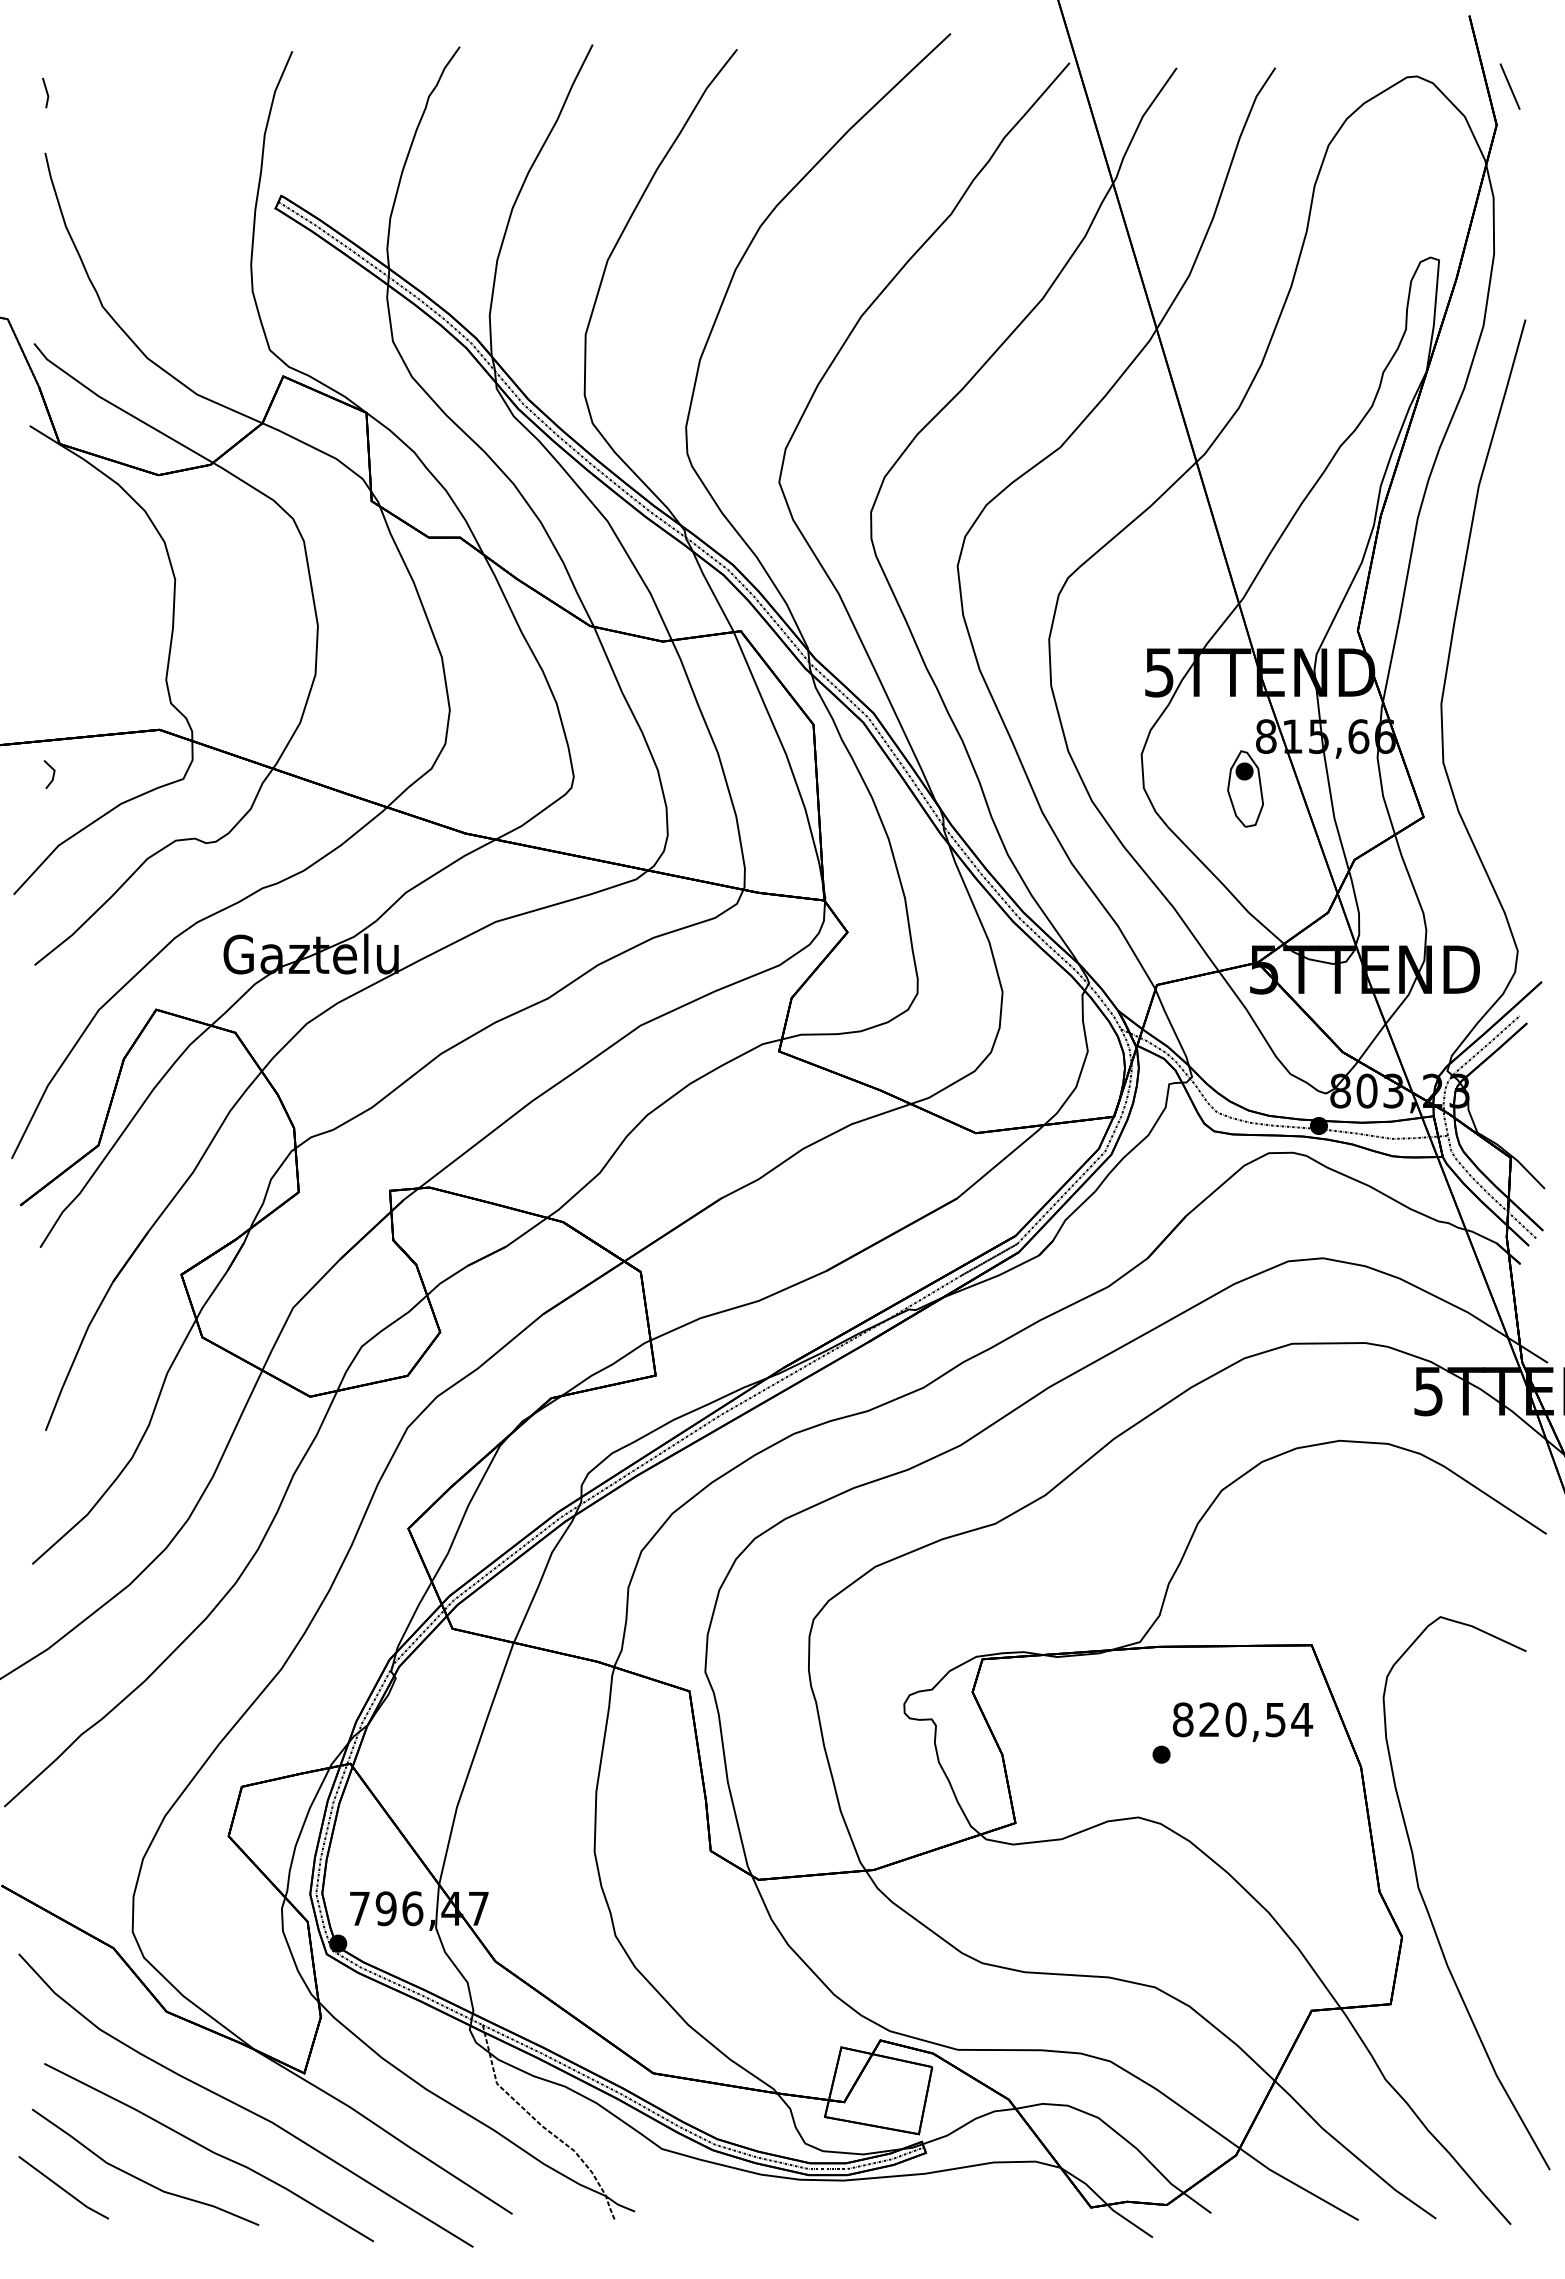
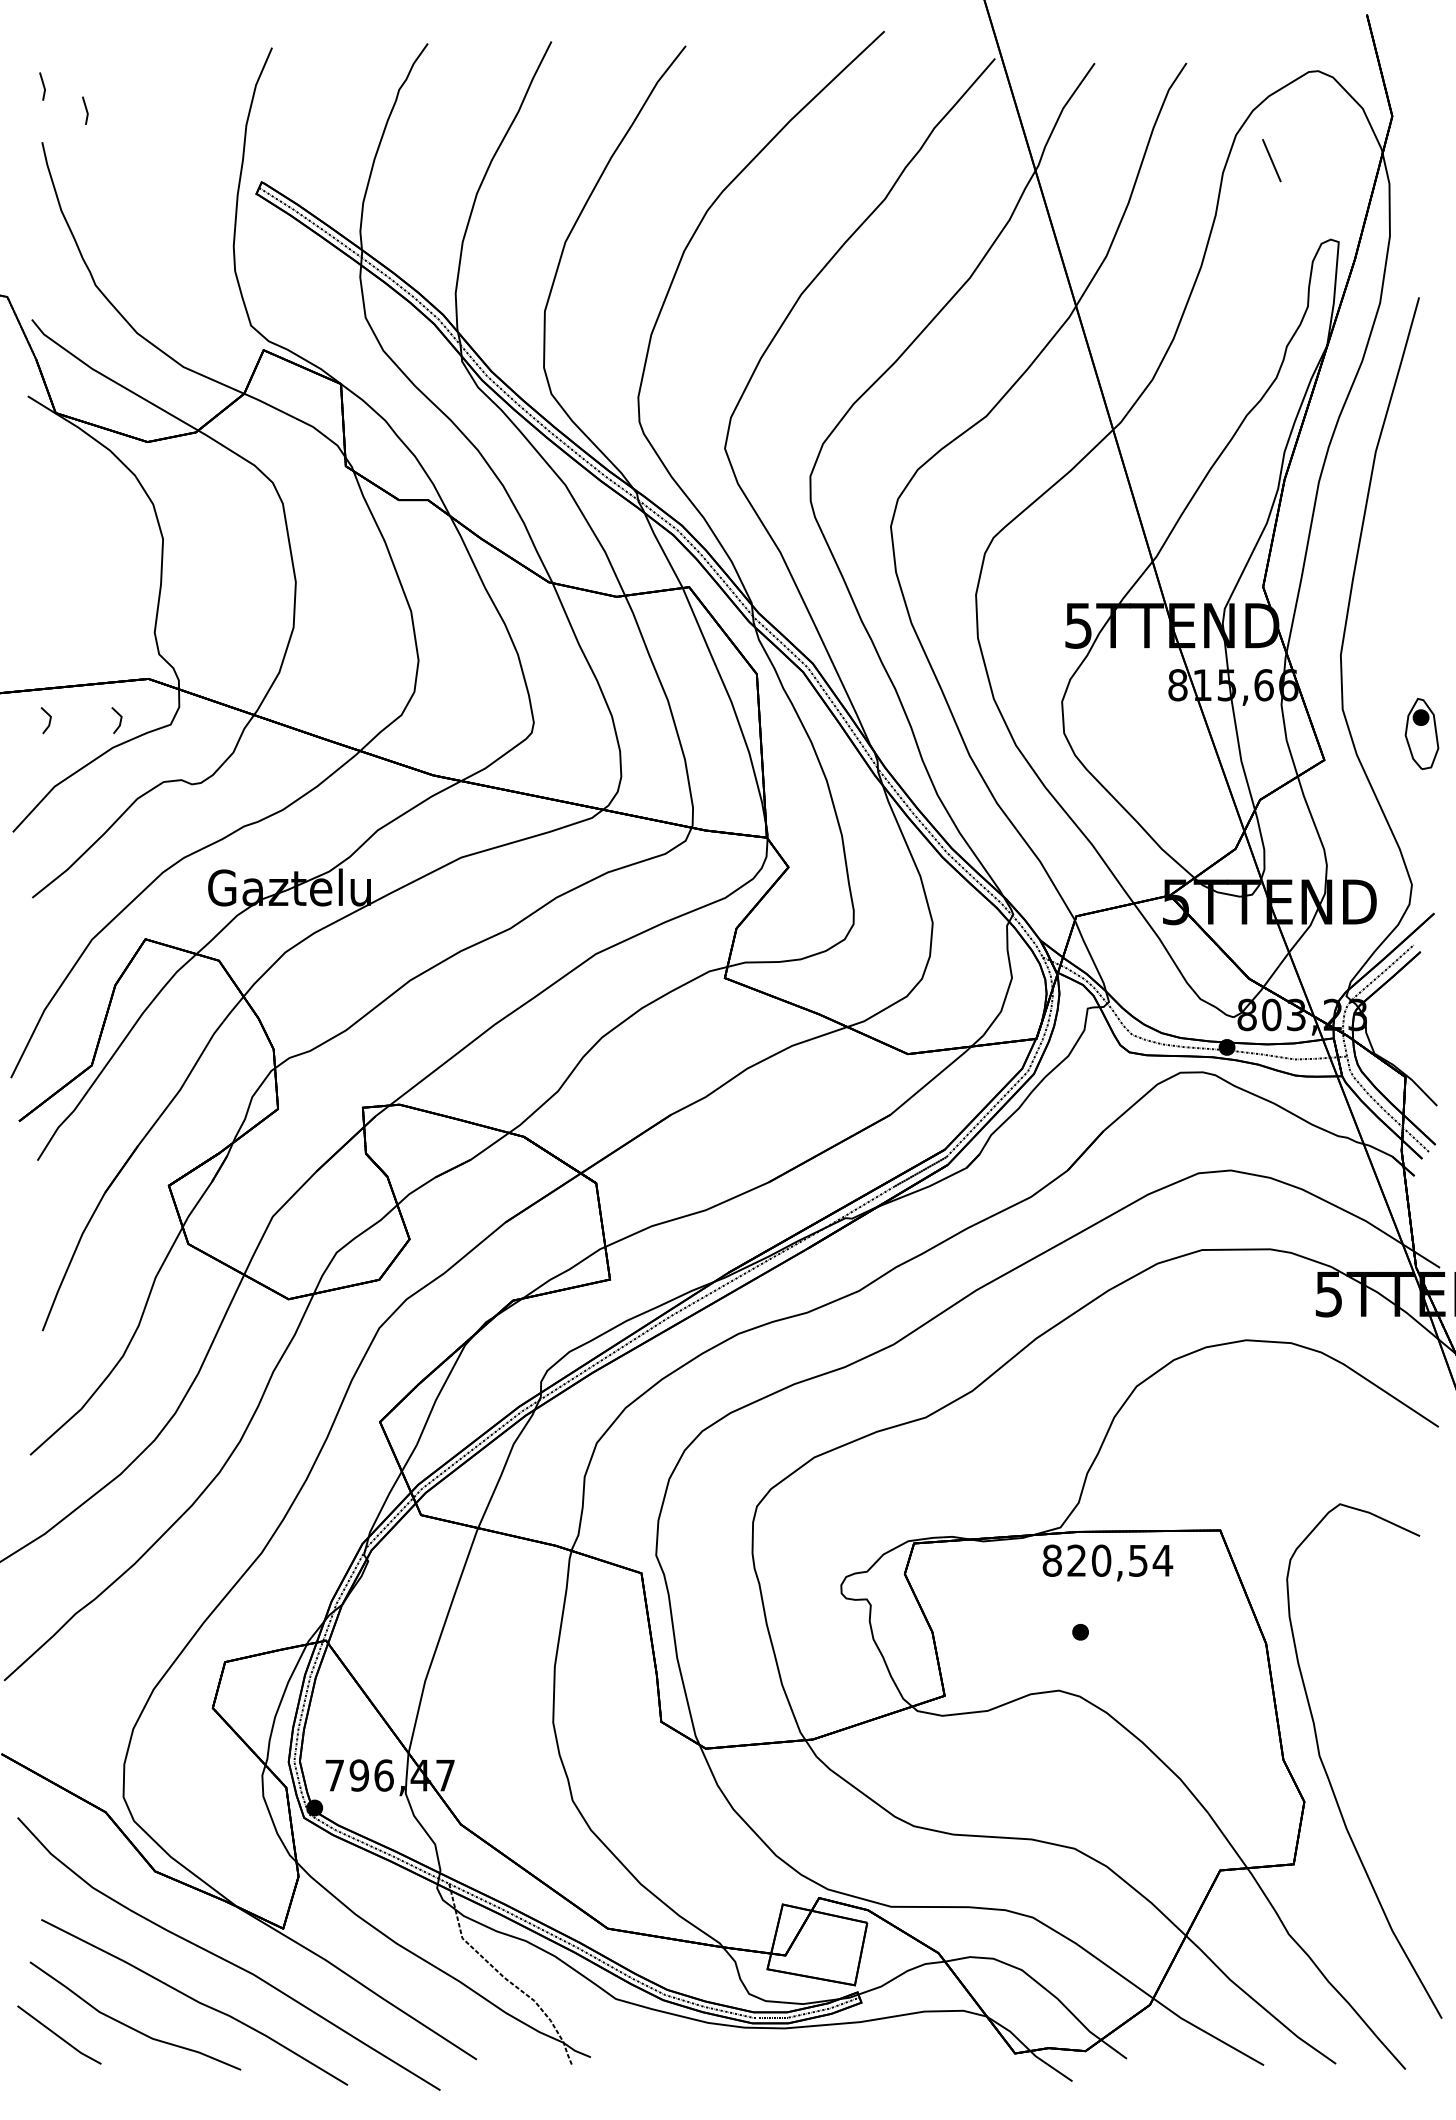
line: (1509, 86) -> (1271, 160), moved
line: (91, 117) -> (85, 109), added
line: (128, 775) -> (119, 721), added
part: (1245, 788) -> (1421, 733), moved
text: (1243, 1721) -> (1108, 1562), moved

